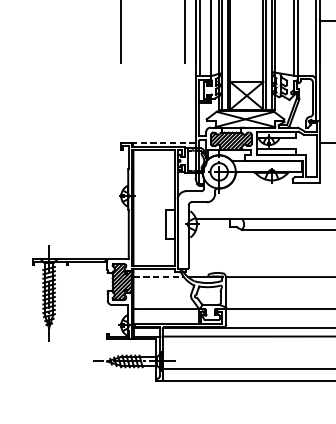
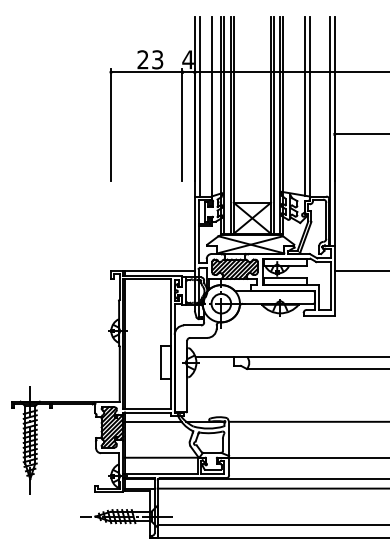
line: (164, 143) -> (159, 271), dashed -> solid
line: (158, 276) -> (153, 421), dashed -> solid

